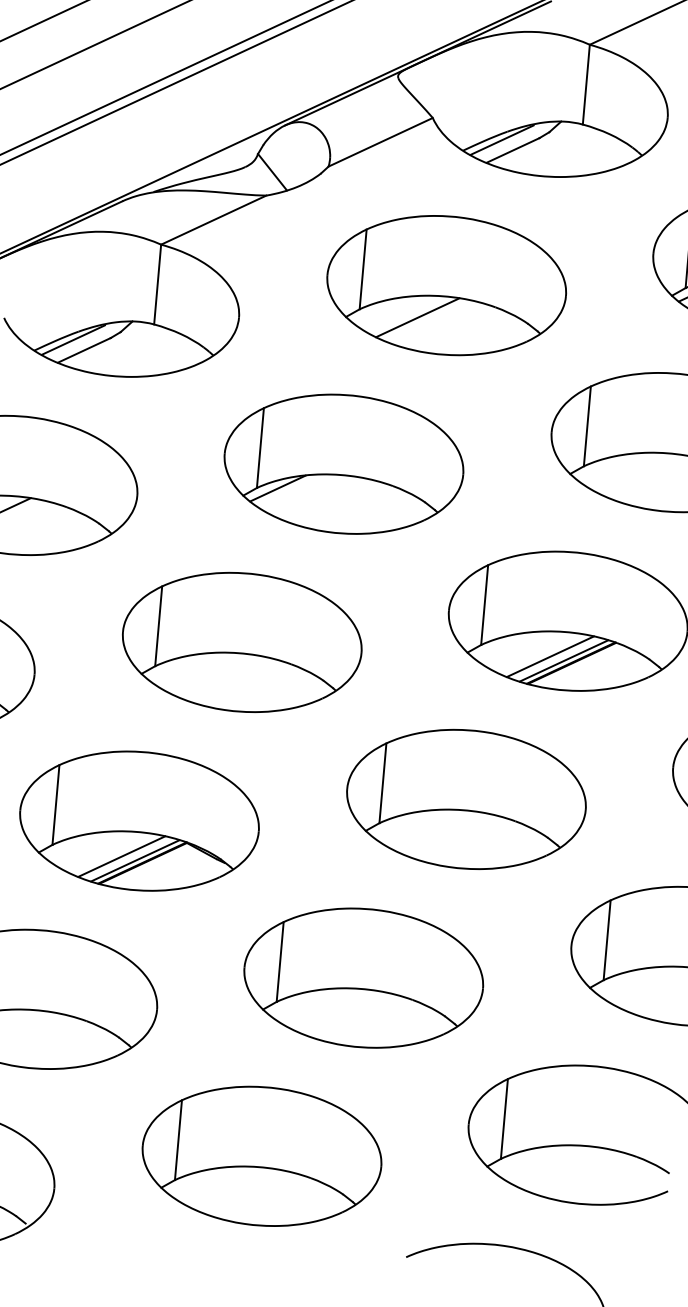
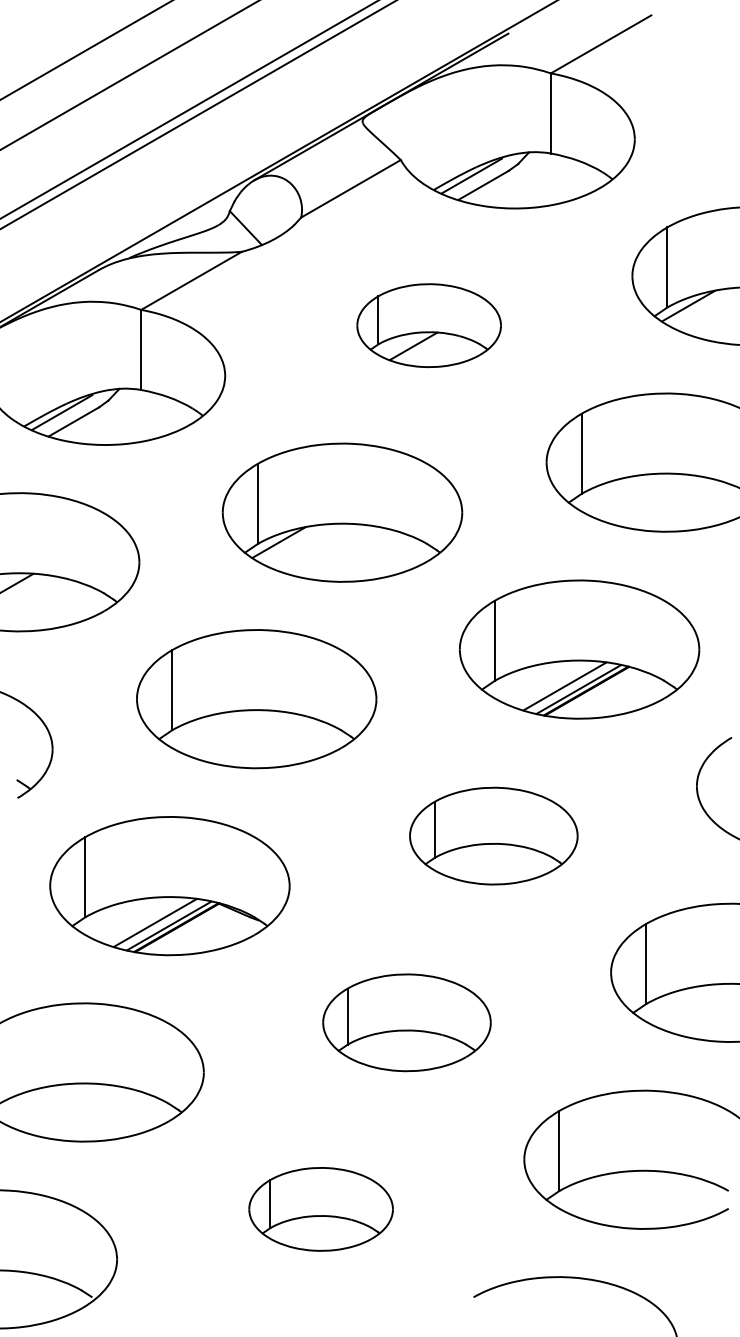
part: (445, 285) -> (428, 325), size x0.6
part: (466, 799) -> (493, 836), size x0.7
part: (363, 977) -> (406, 1022), size x0.7
part: (261, 1156) -> (320, 1209), size x0.6

